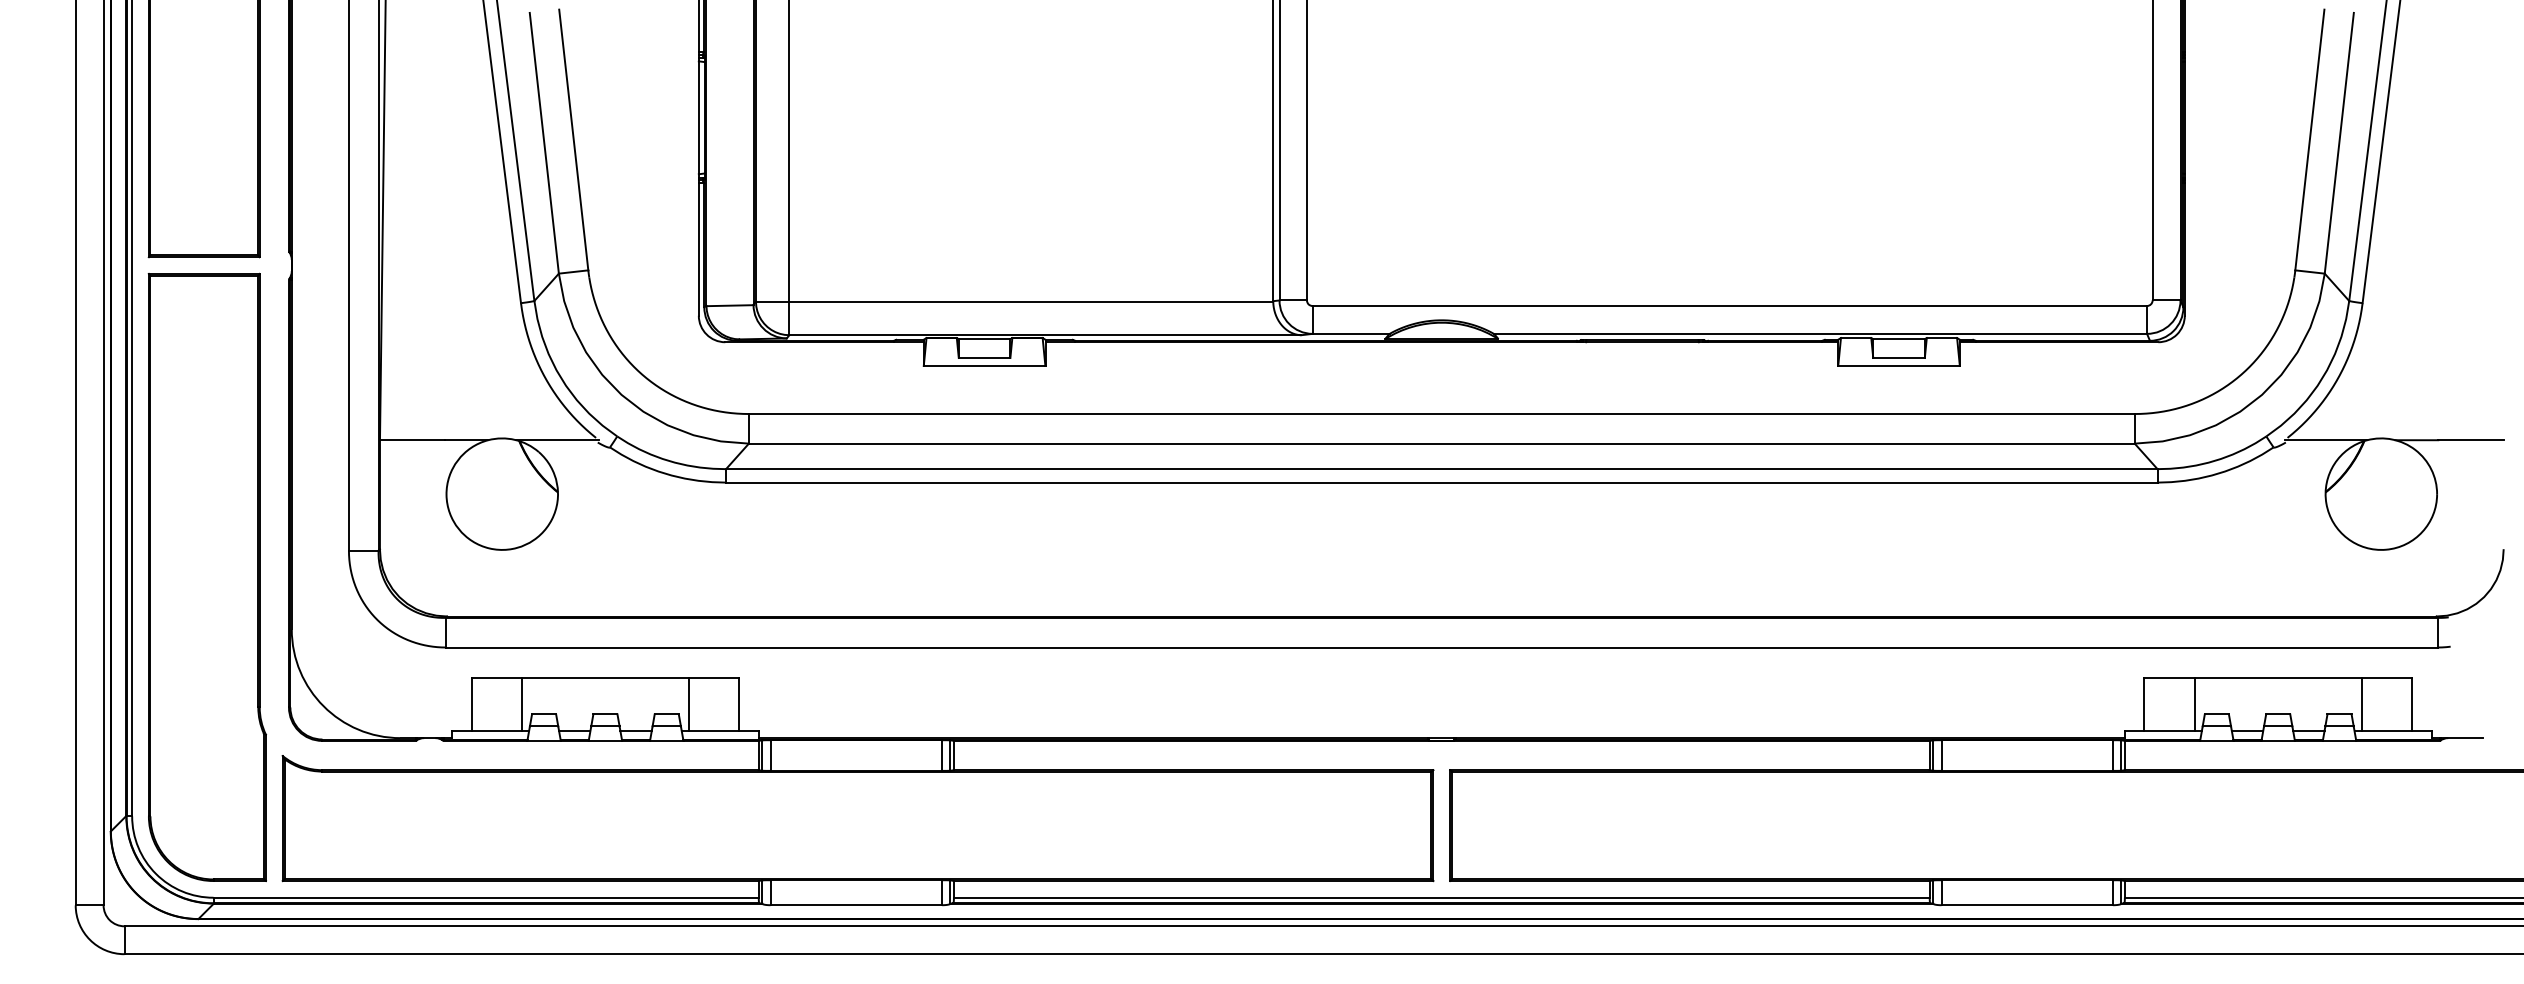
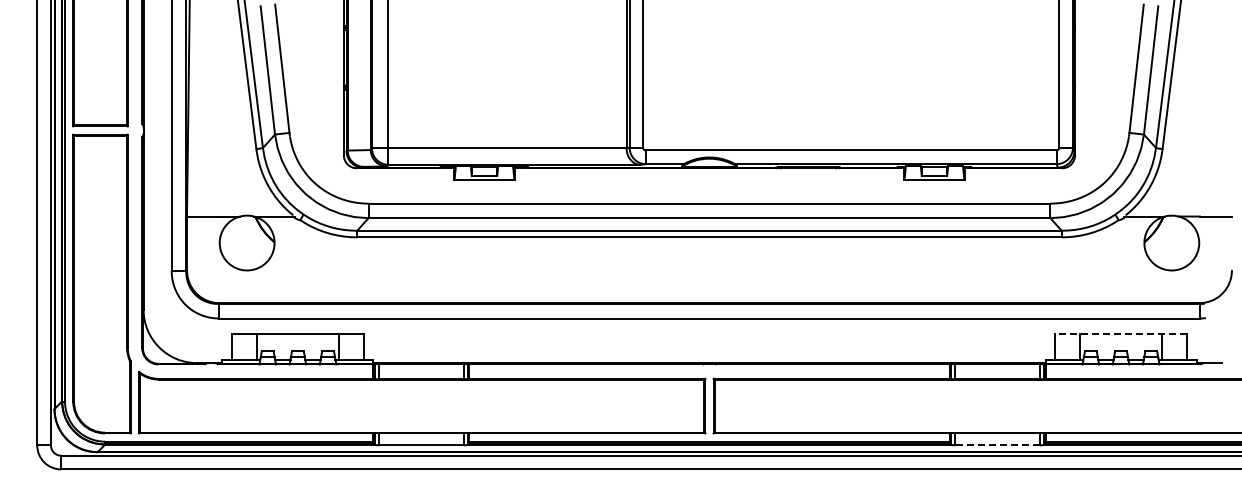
line: (2279, 677) -> (1121, 333), solid -> dashed
line: (2027, 905) -> (997, 445), solid -> dashed

